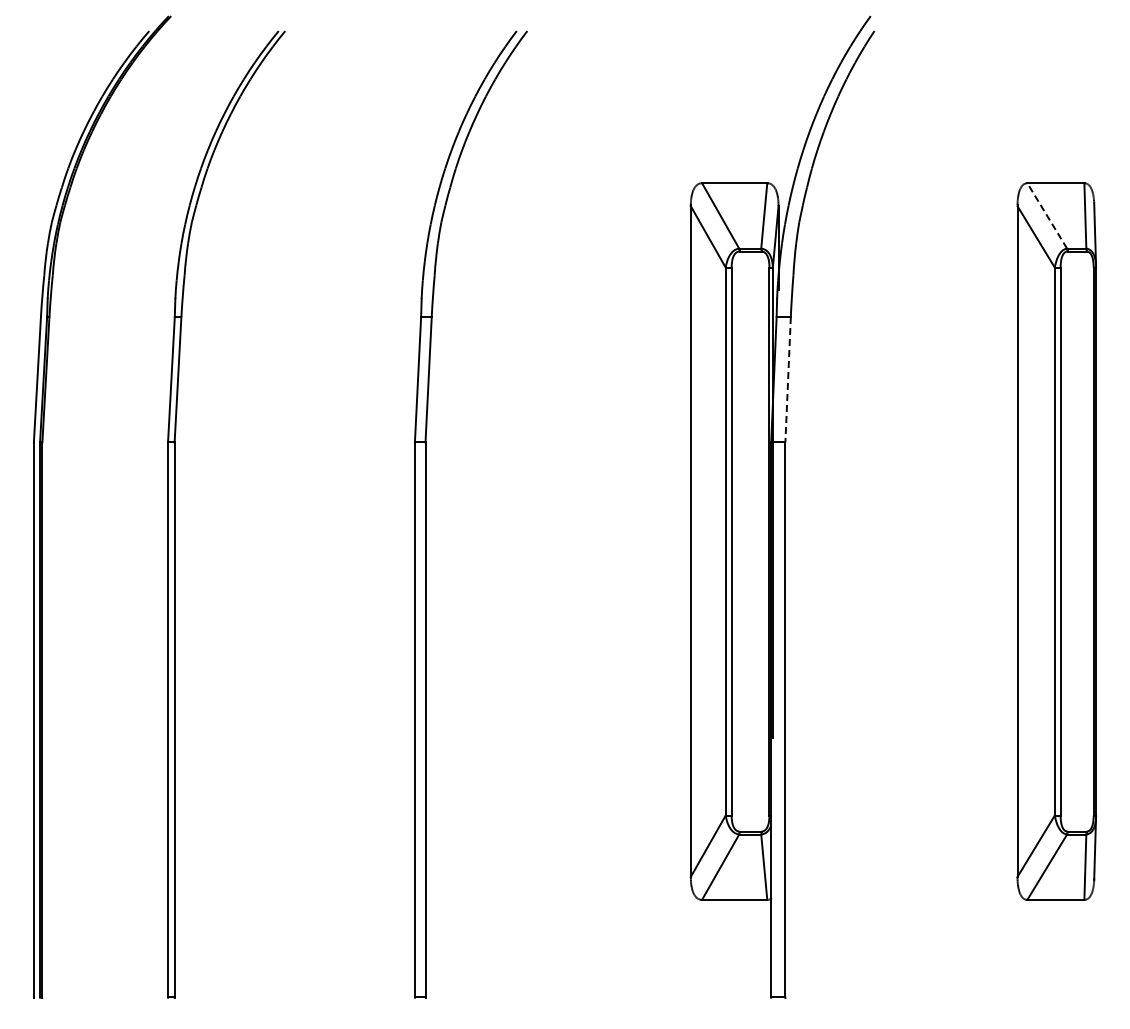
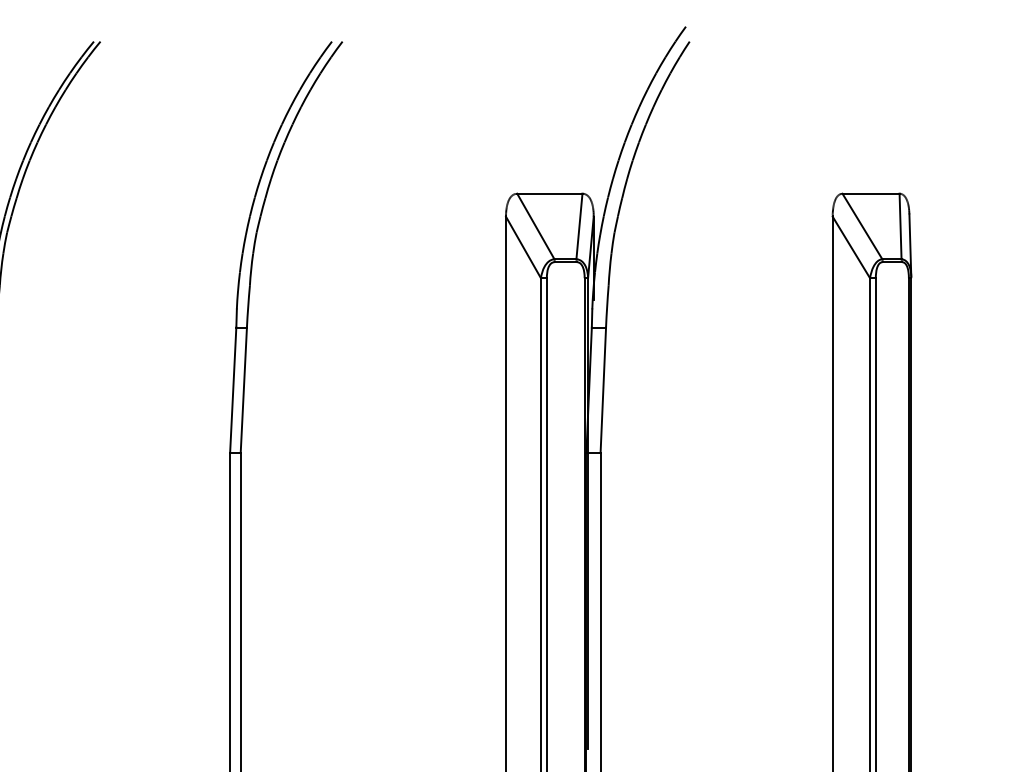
line: (1046, 215) -> (861, 226), dashed -> solid
line: (788, 379) -> (603, 390), dashed -> solid

